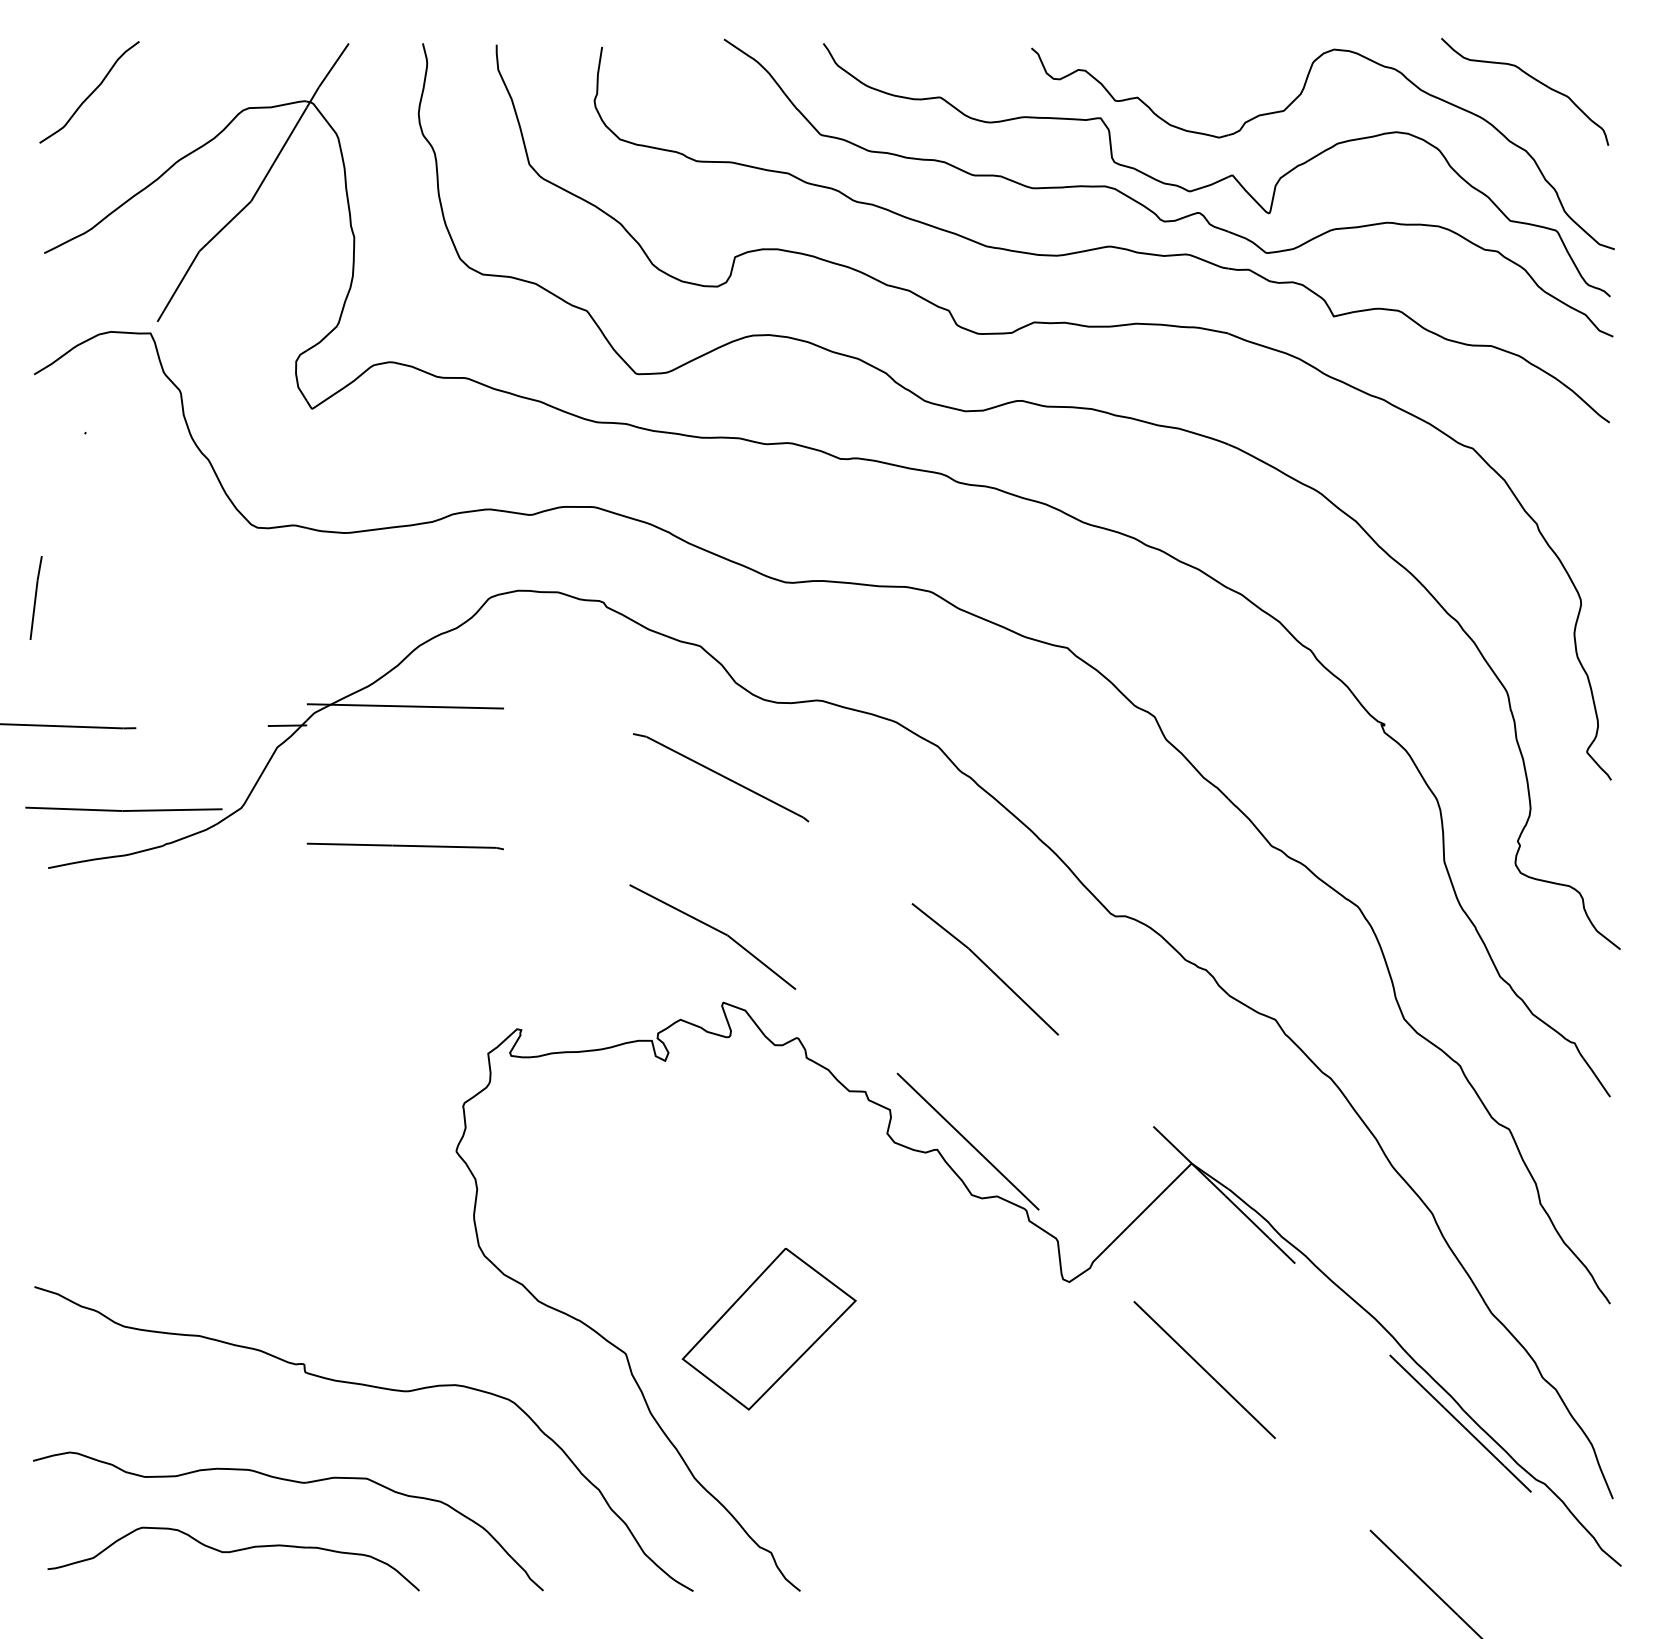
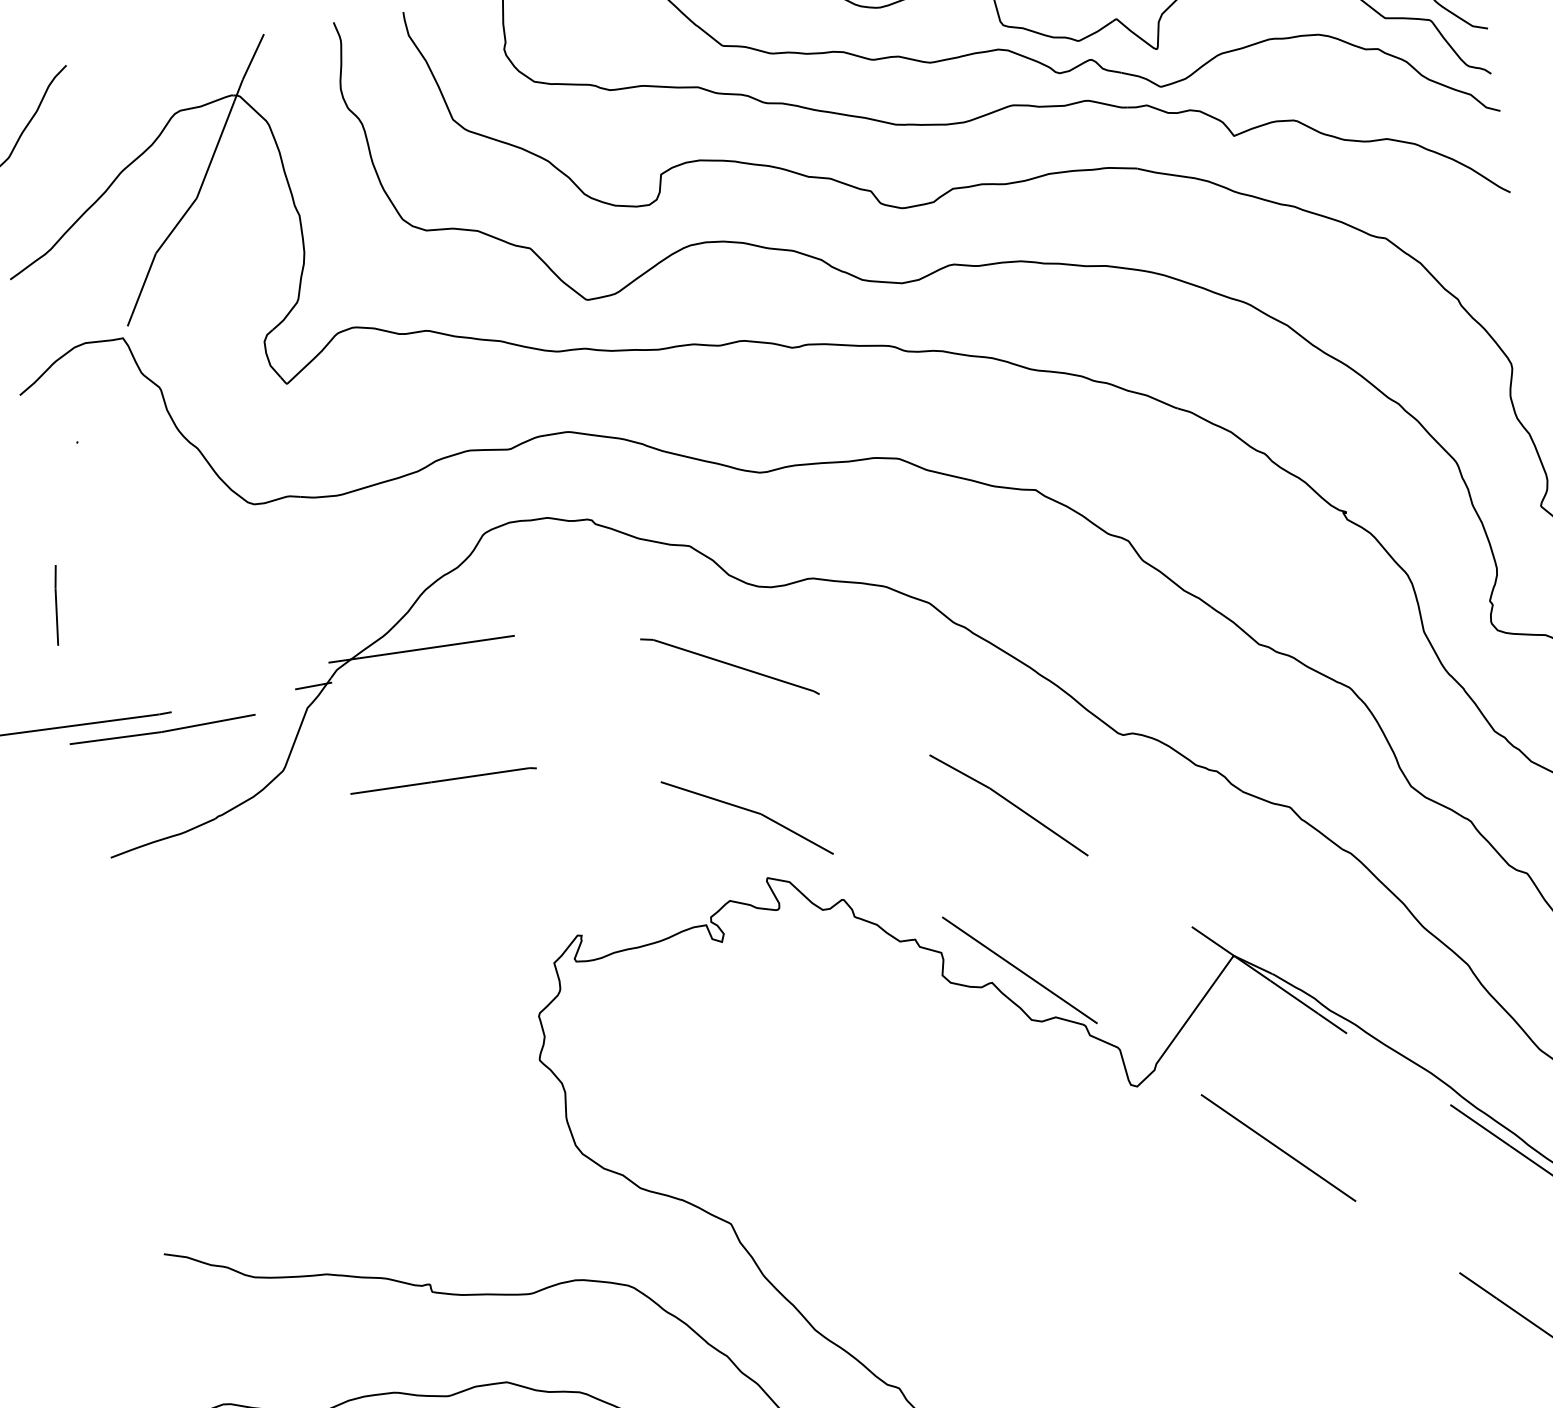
line: (123, 810) -> (162, 731), moved
part: (768, 1328) -> (861, 1177), removed

